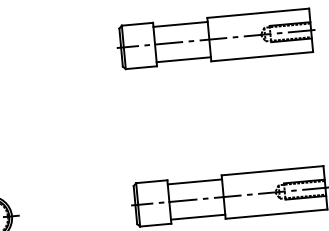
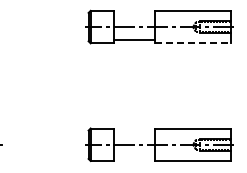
line: (179, 23) -> (133, 13), removed
line: (263, 56) -> (193, 43), solid -> dashed
line: (193, 181) -> (133, 131), removed
line: (197, 216) -> (133, 157), removed

